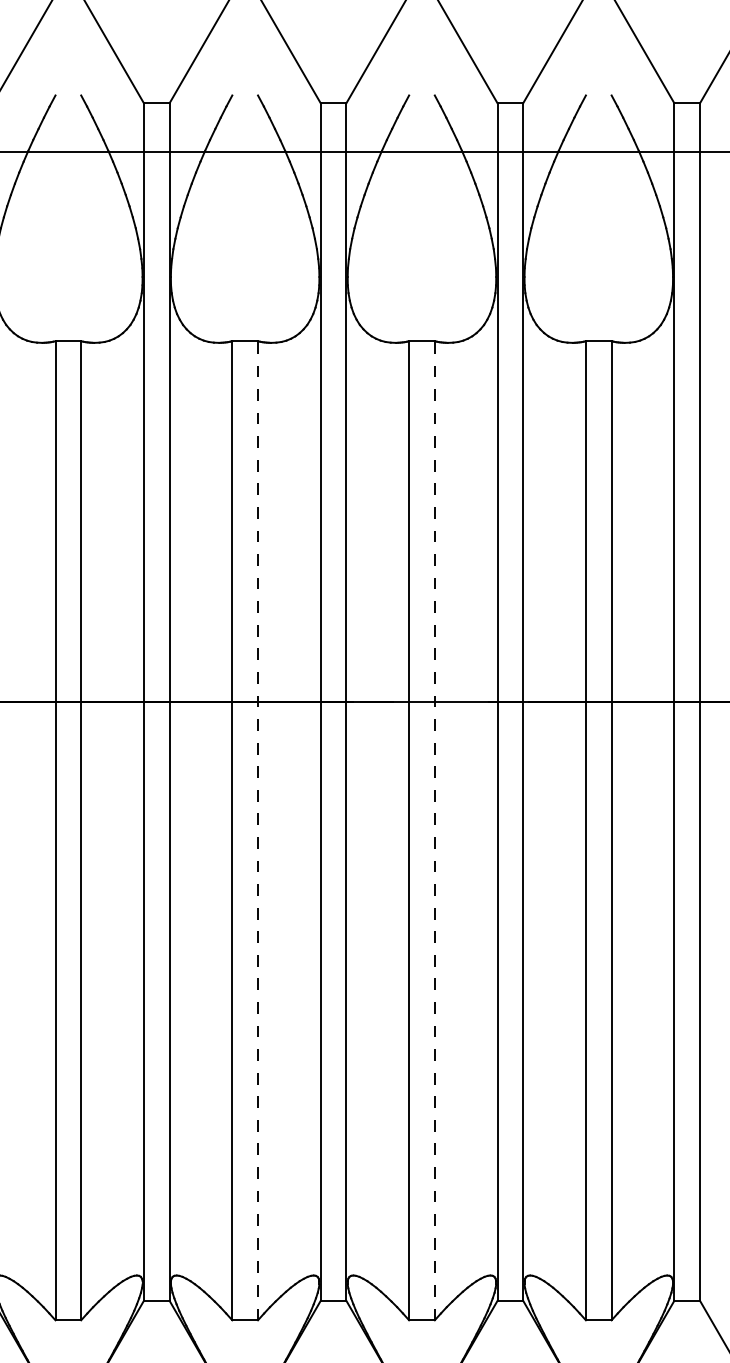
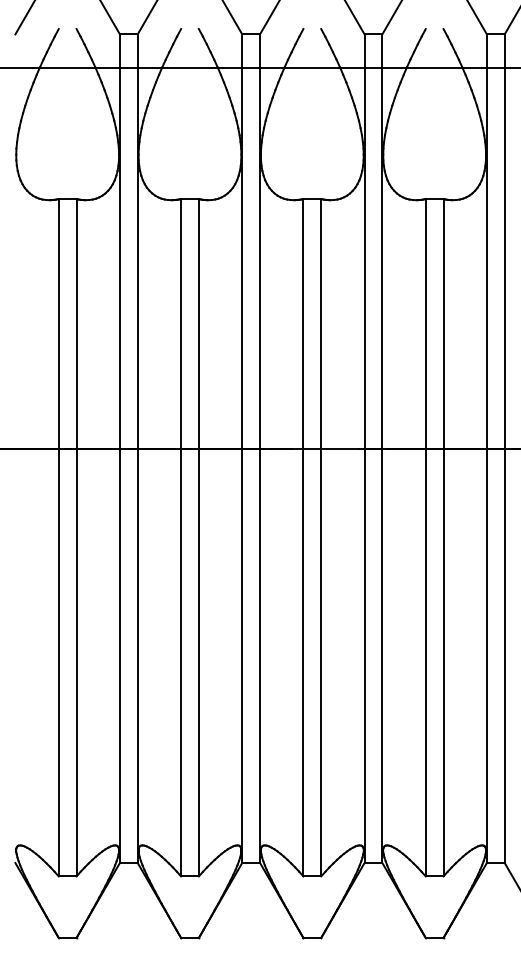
line: (257, 830) -> (198, 537), dashed -> solid
line: (435, 830) -> (321, 537), dashed -> solid

